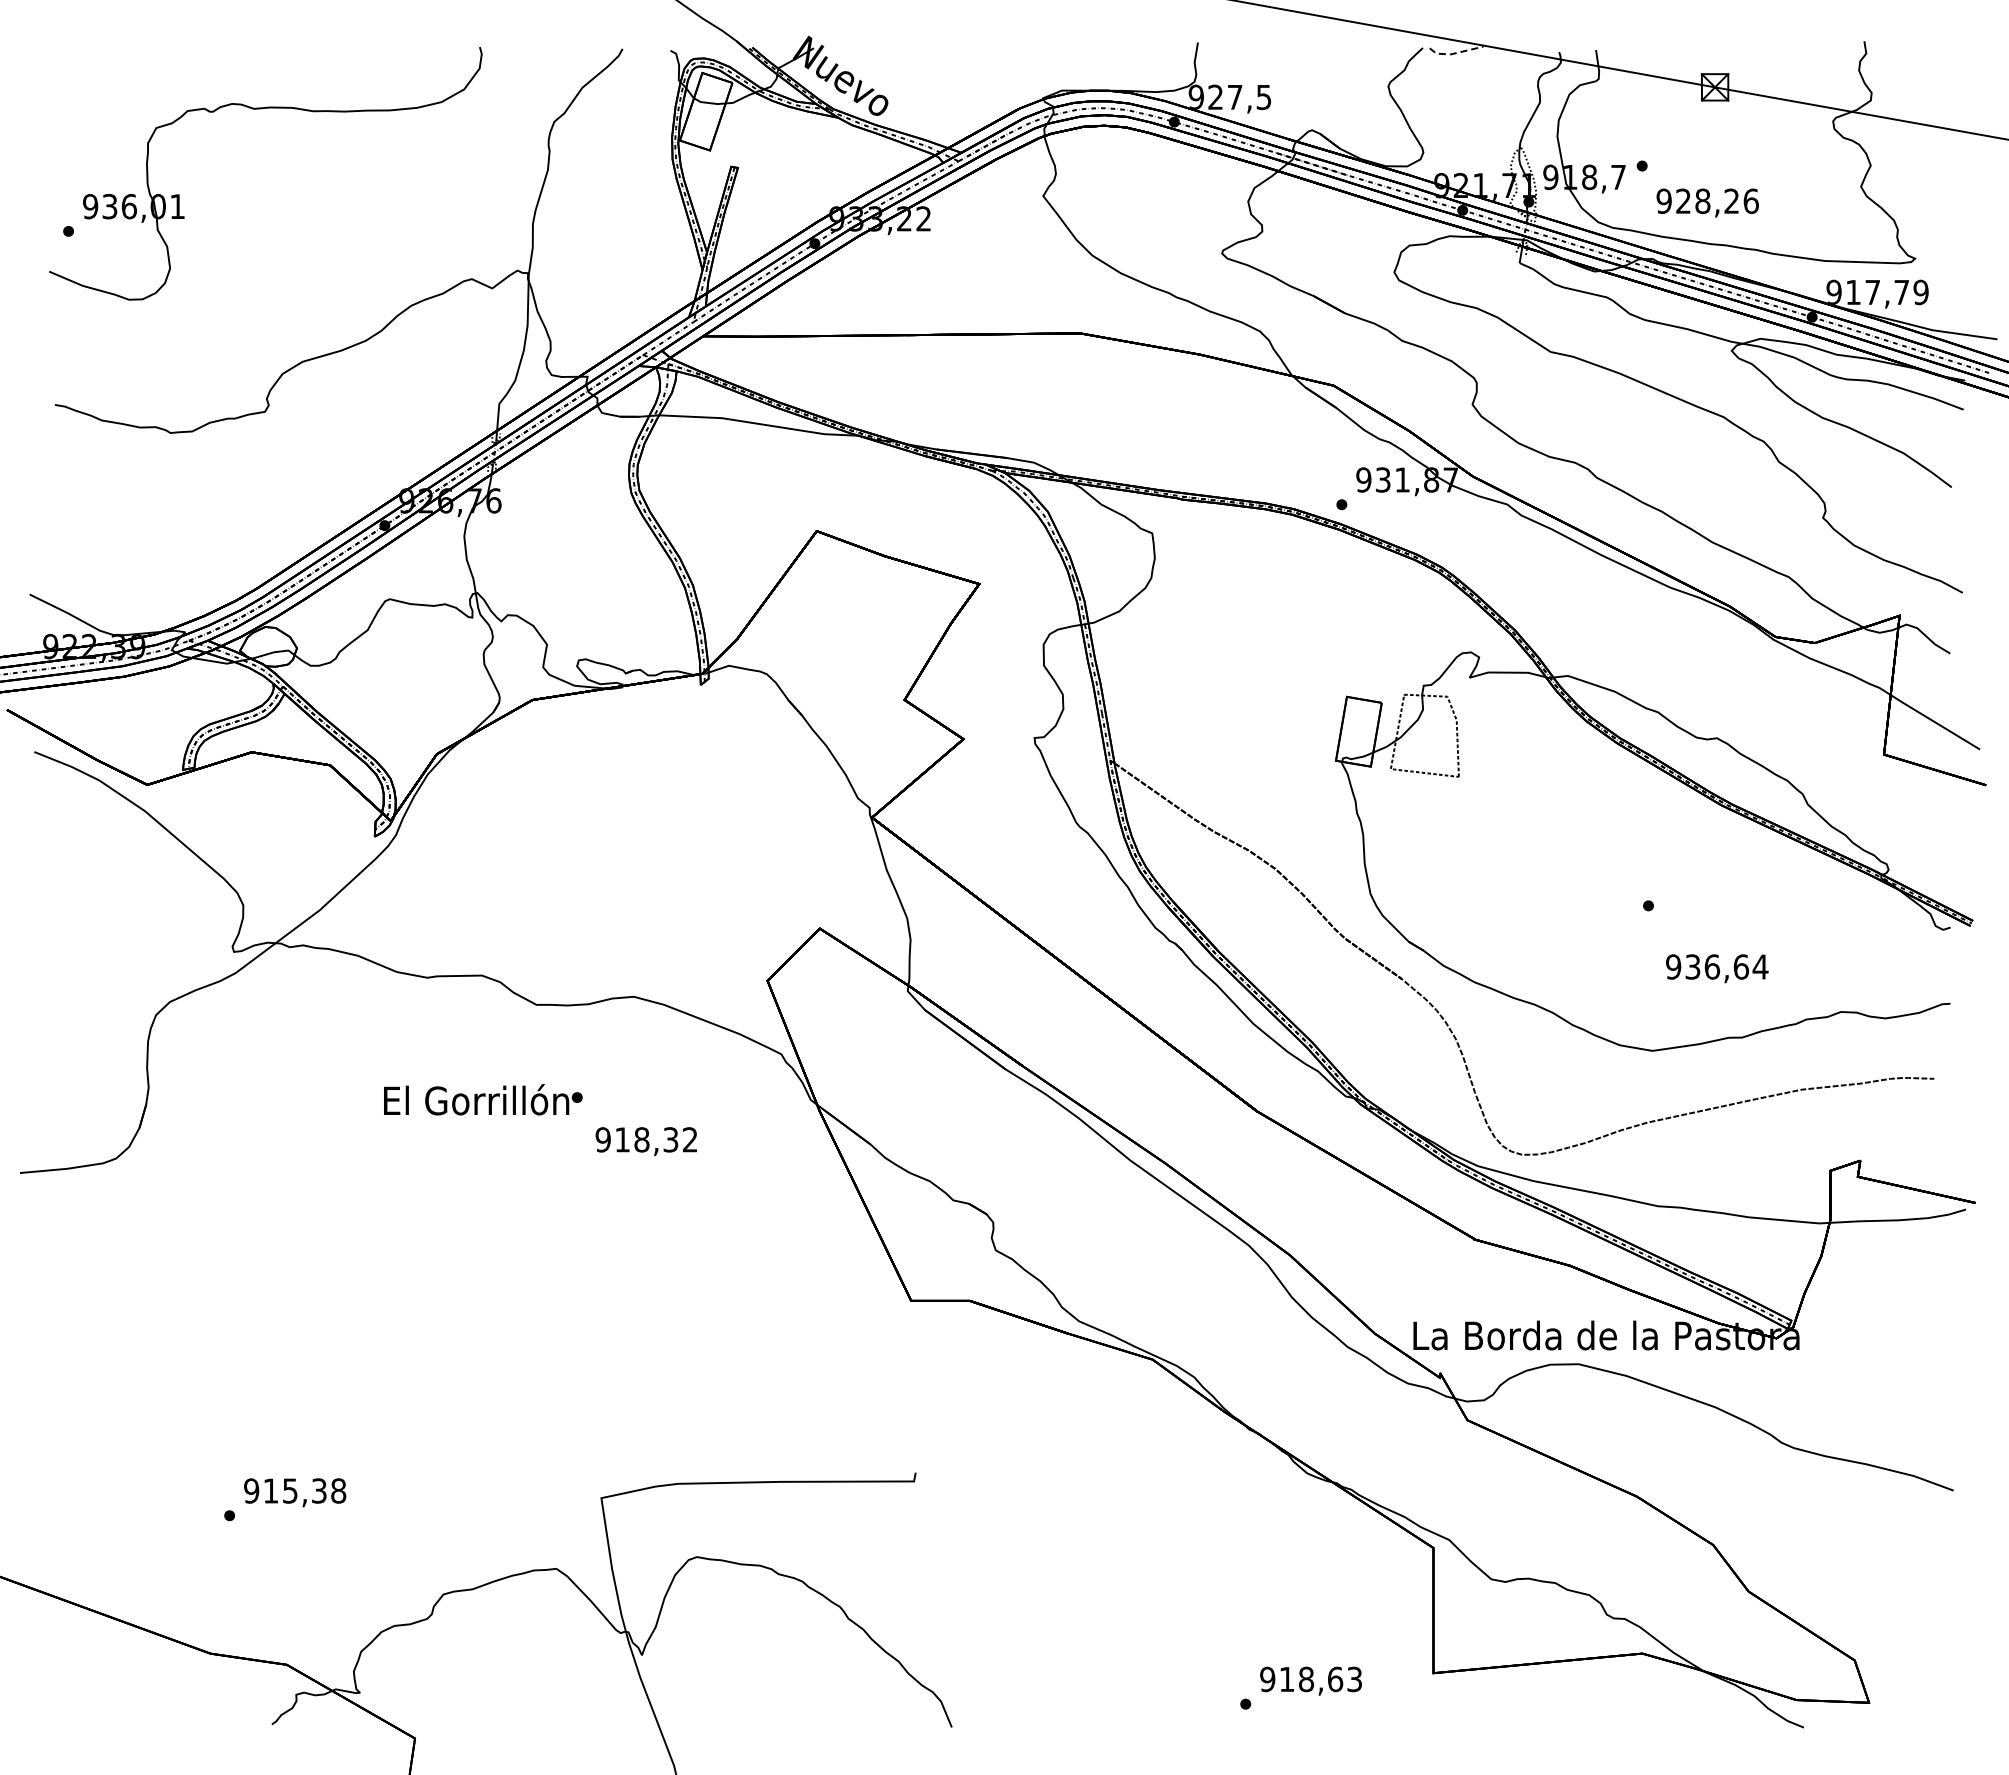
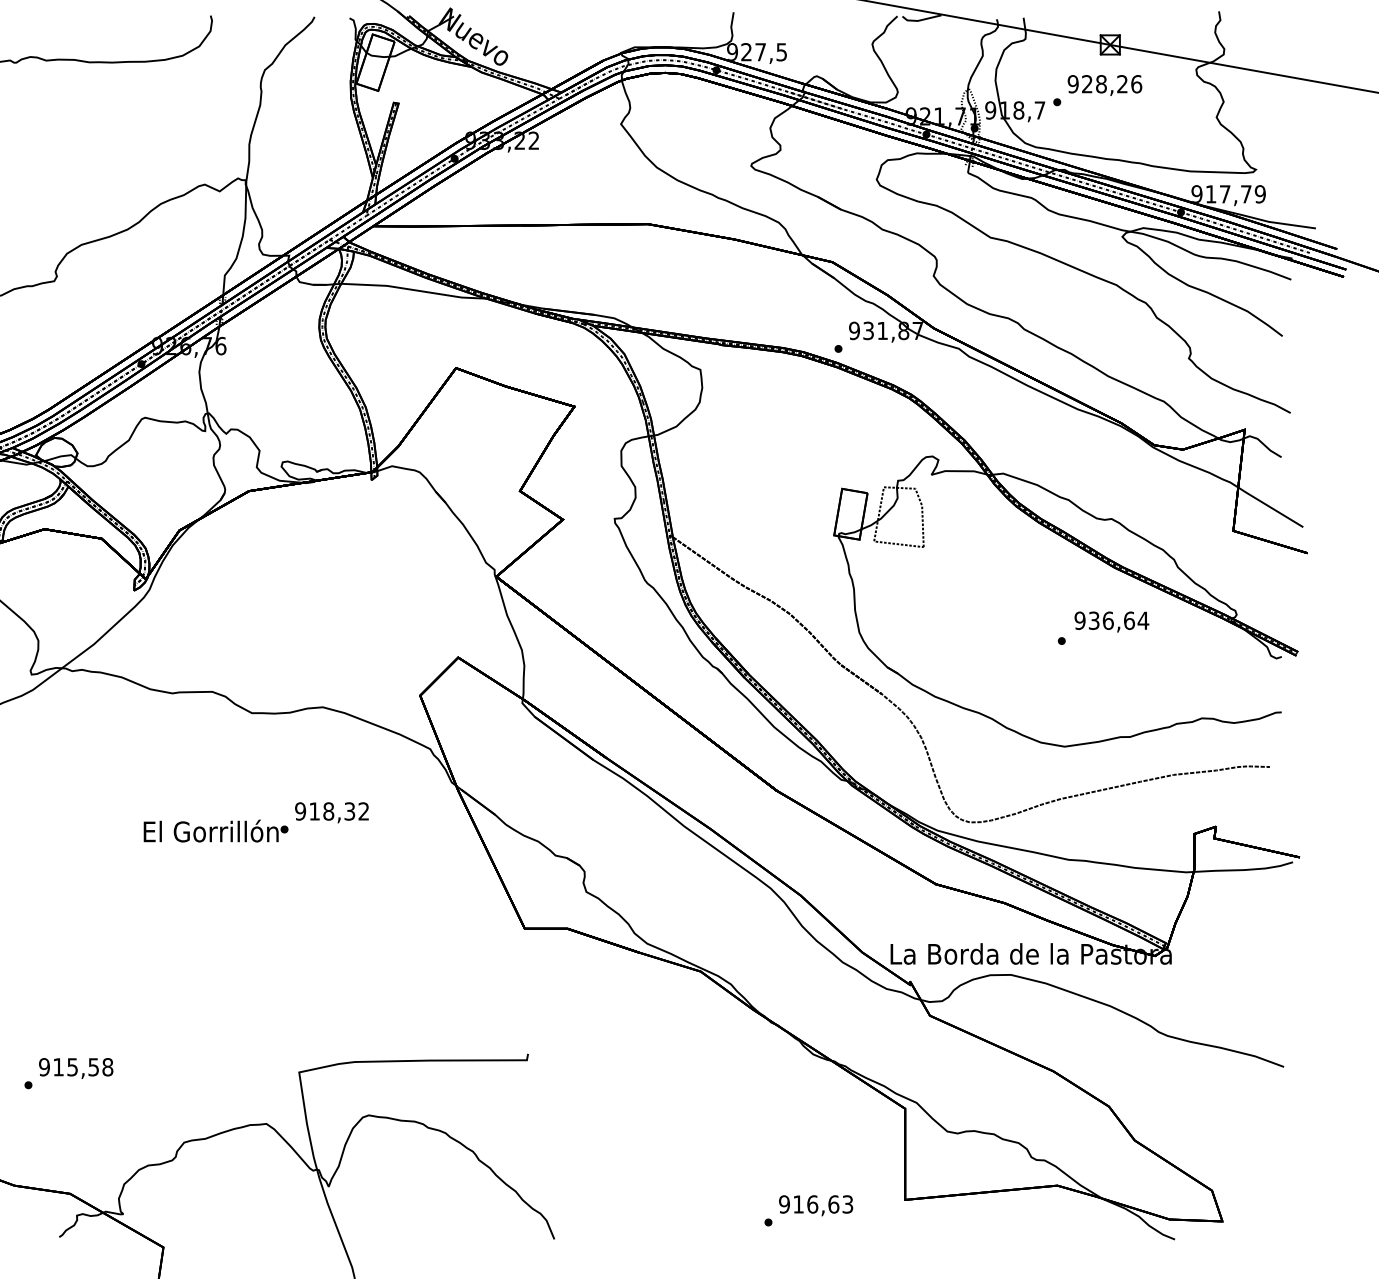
line: (1454, 53) -> (920, 20), dashed -> solid
text: (1707, 202) -> (1104, 85), moved
text: (1717, 968) -> (1112, 621), moved
text: (483, 1099) -> (216, 830), moved
text: (319, 1490) -> (93, 1066), 915,38 -> 915,58
text: (1306, 1678) -> (812, 1203), 918,63 -> 916,63

